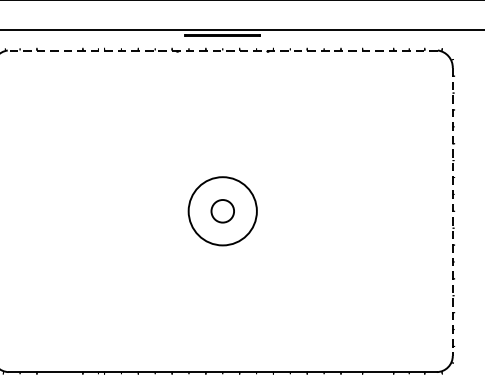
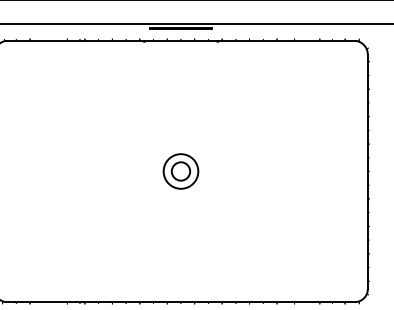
line: (223, 50) -> (181, 40), dashed -> solid
circle: (222, 211) -> (180, 171), size x0.62
line: (452, 212) -> (367, 172), dashed -> solid

